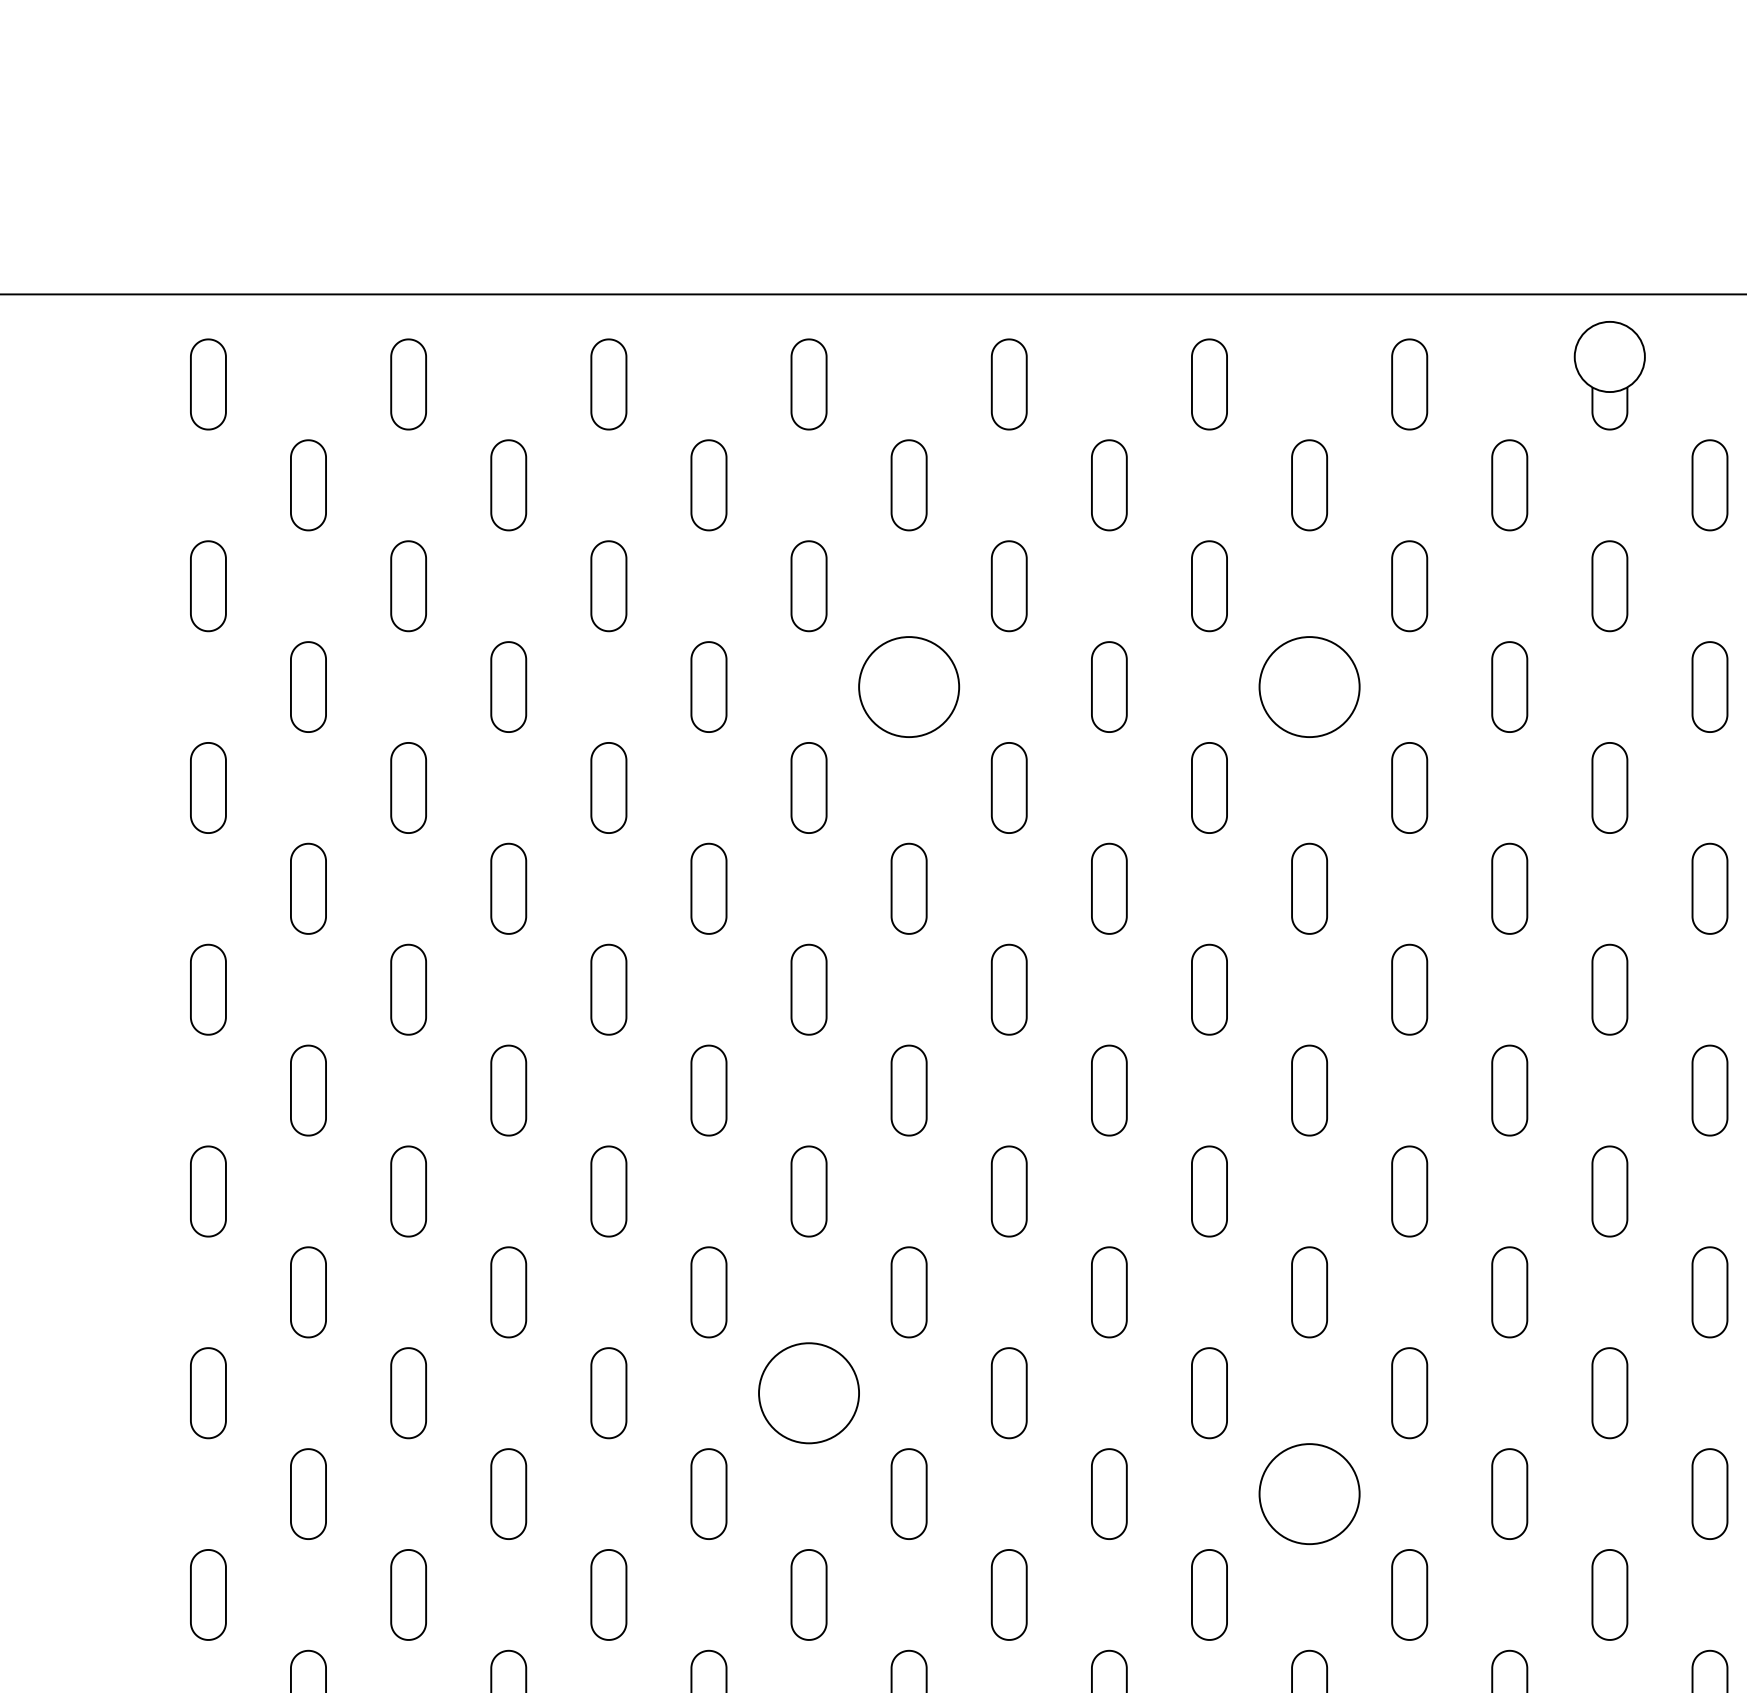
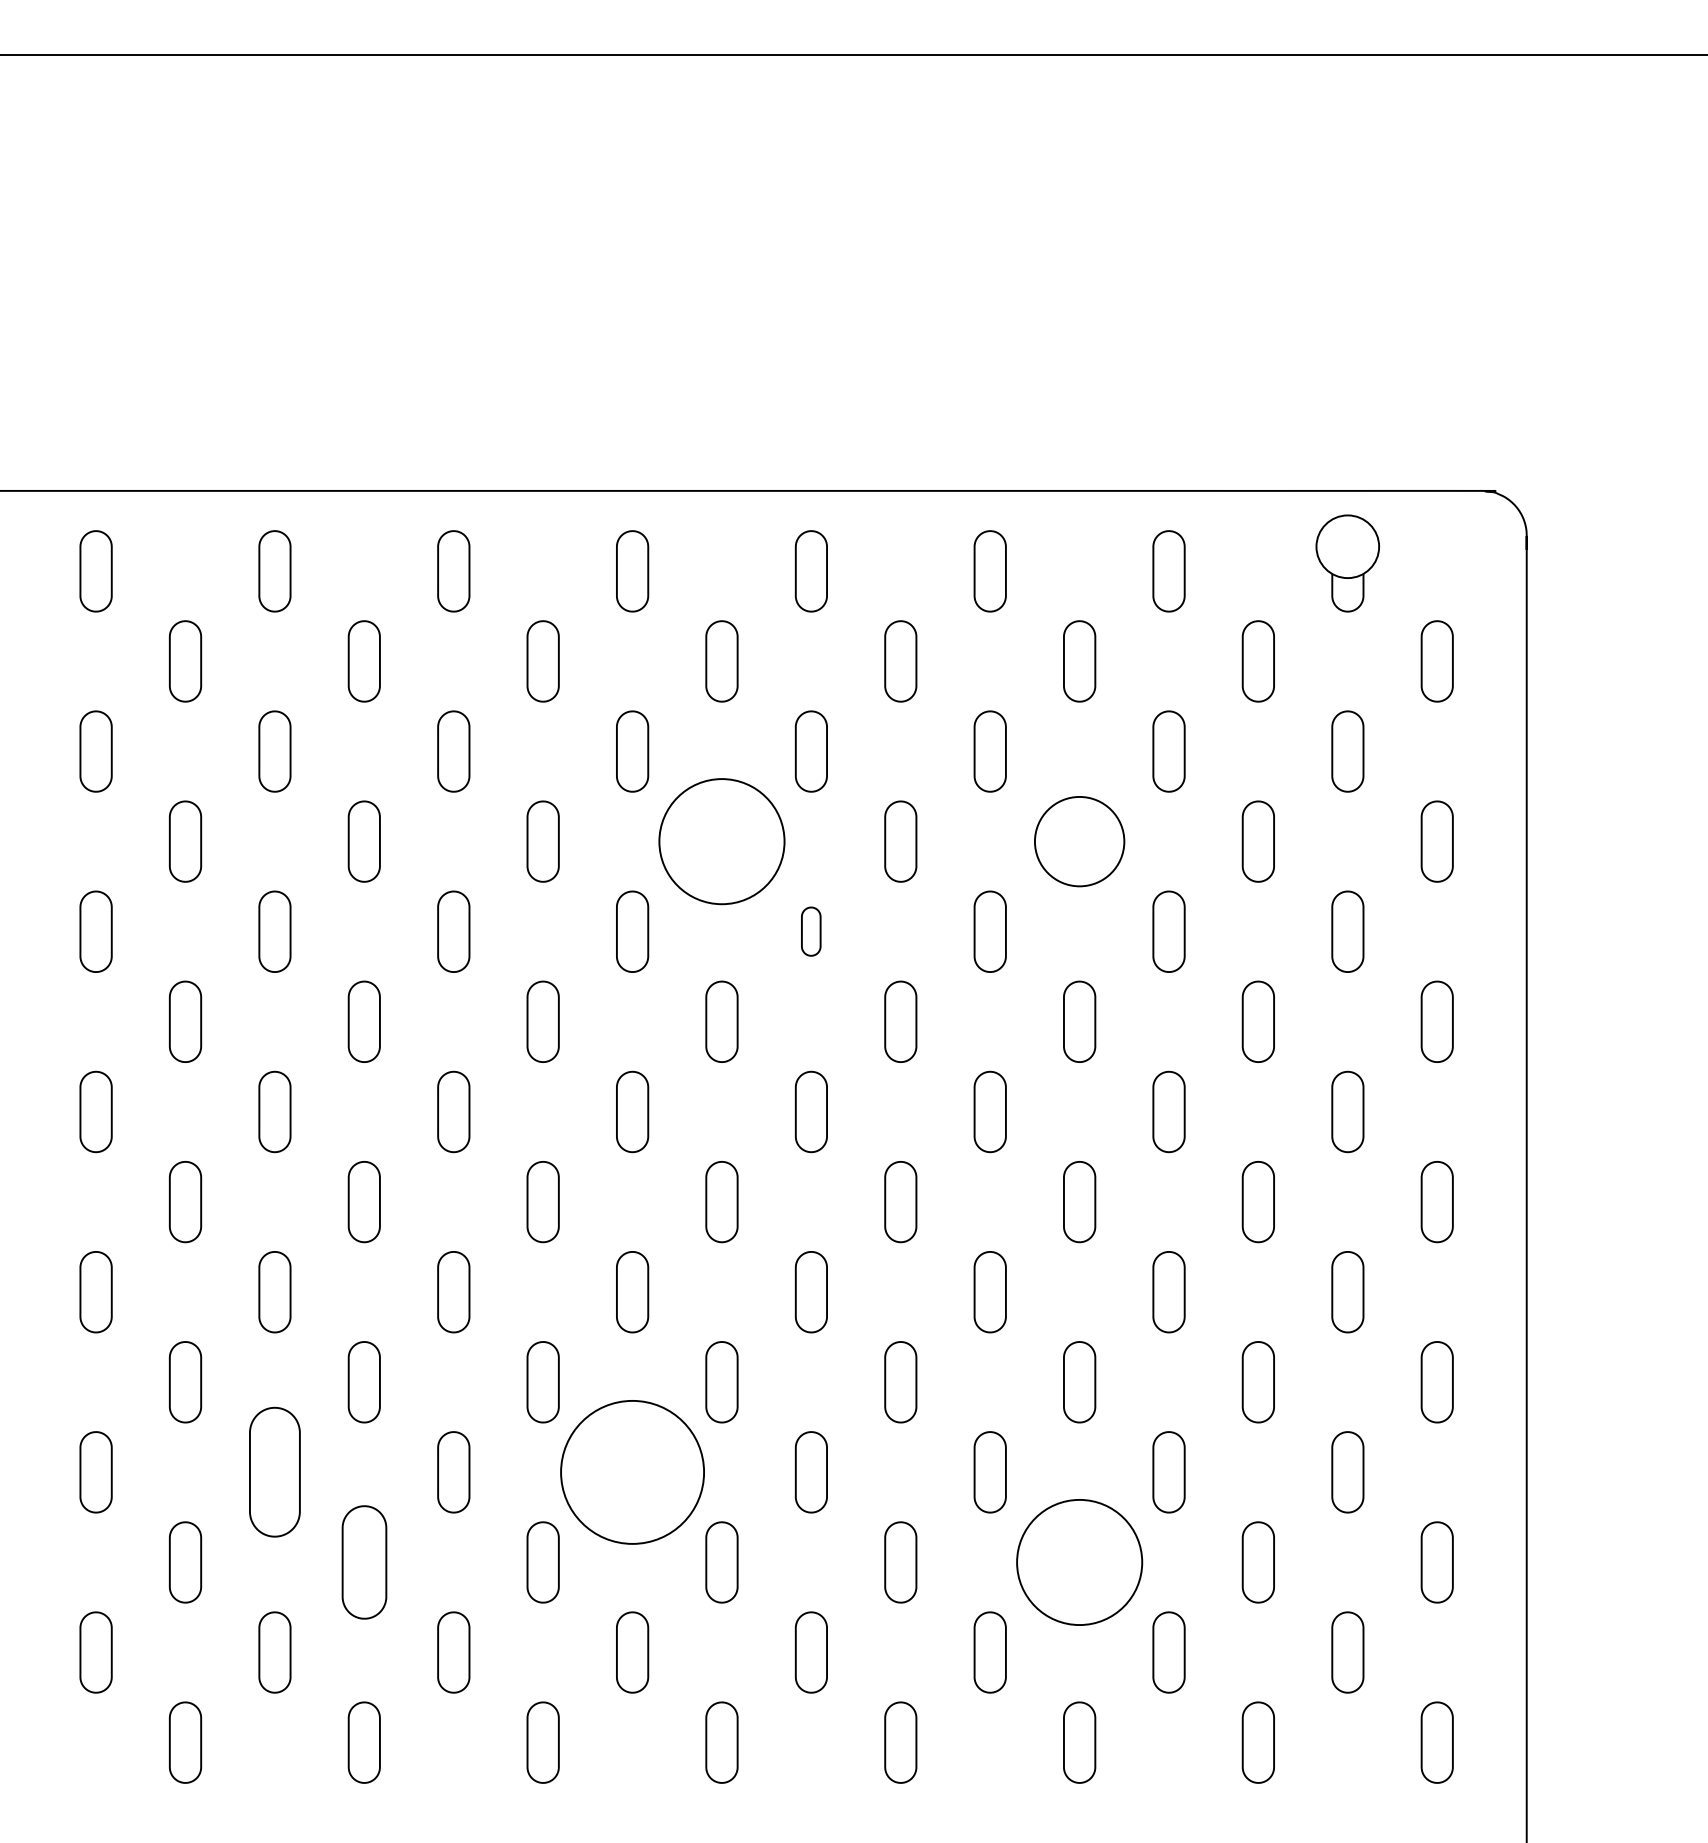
circle: (908, 686) -> (721, 841), size x1.4
part: (1008, 787) -> (810, 931), size x0.6
part: (408, 1393) -> (274, 1472), size x1.6
circle: (808, 1393) -> (632, 1472), size x1.6
part: (507, 1494) -> (363, 1562), size x1.4
circle: (1309, 1494) -> (1079, 1562), size x1.4

